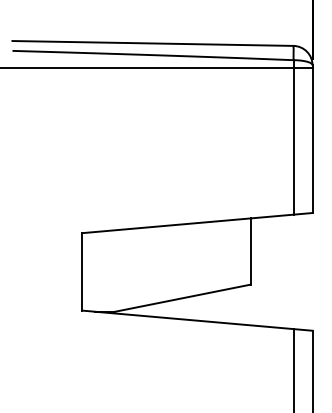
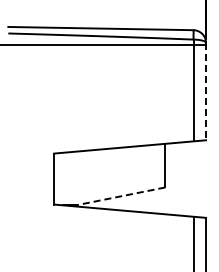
line: (313, 138) -> (206, 91), solid -> dashed
line: (182, 298) -> (120, 196), solid -> dashed

